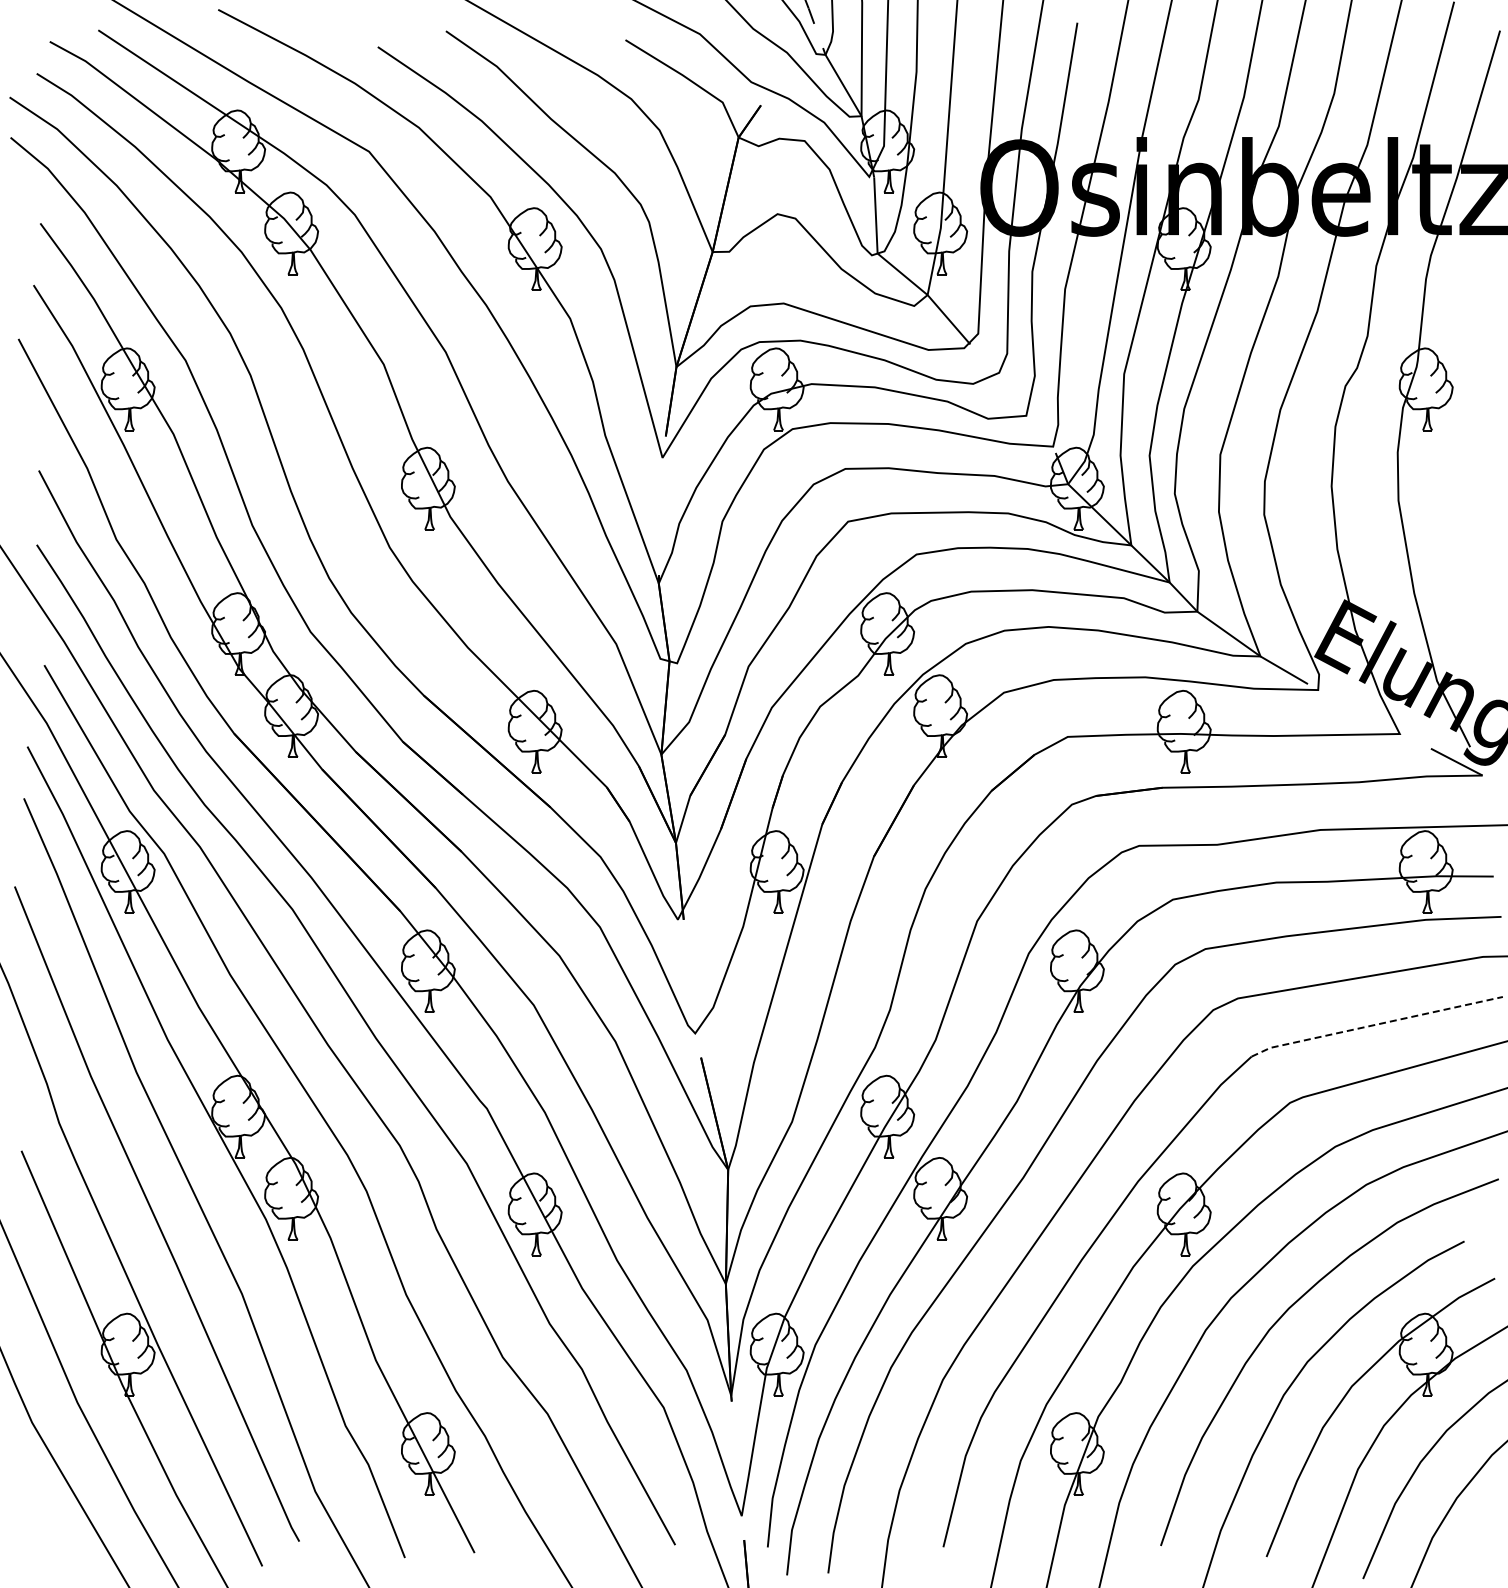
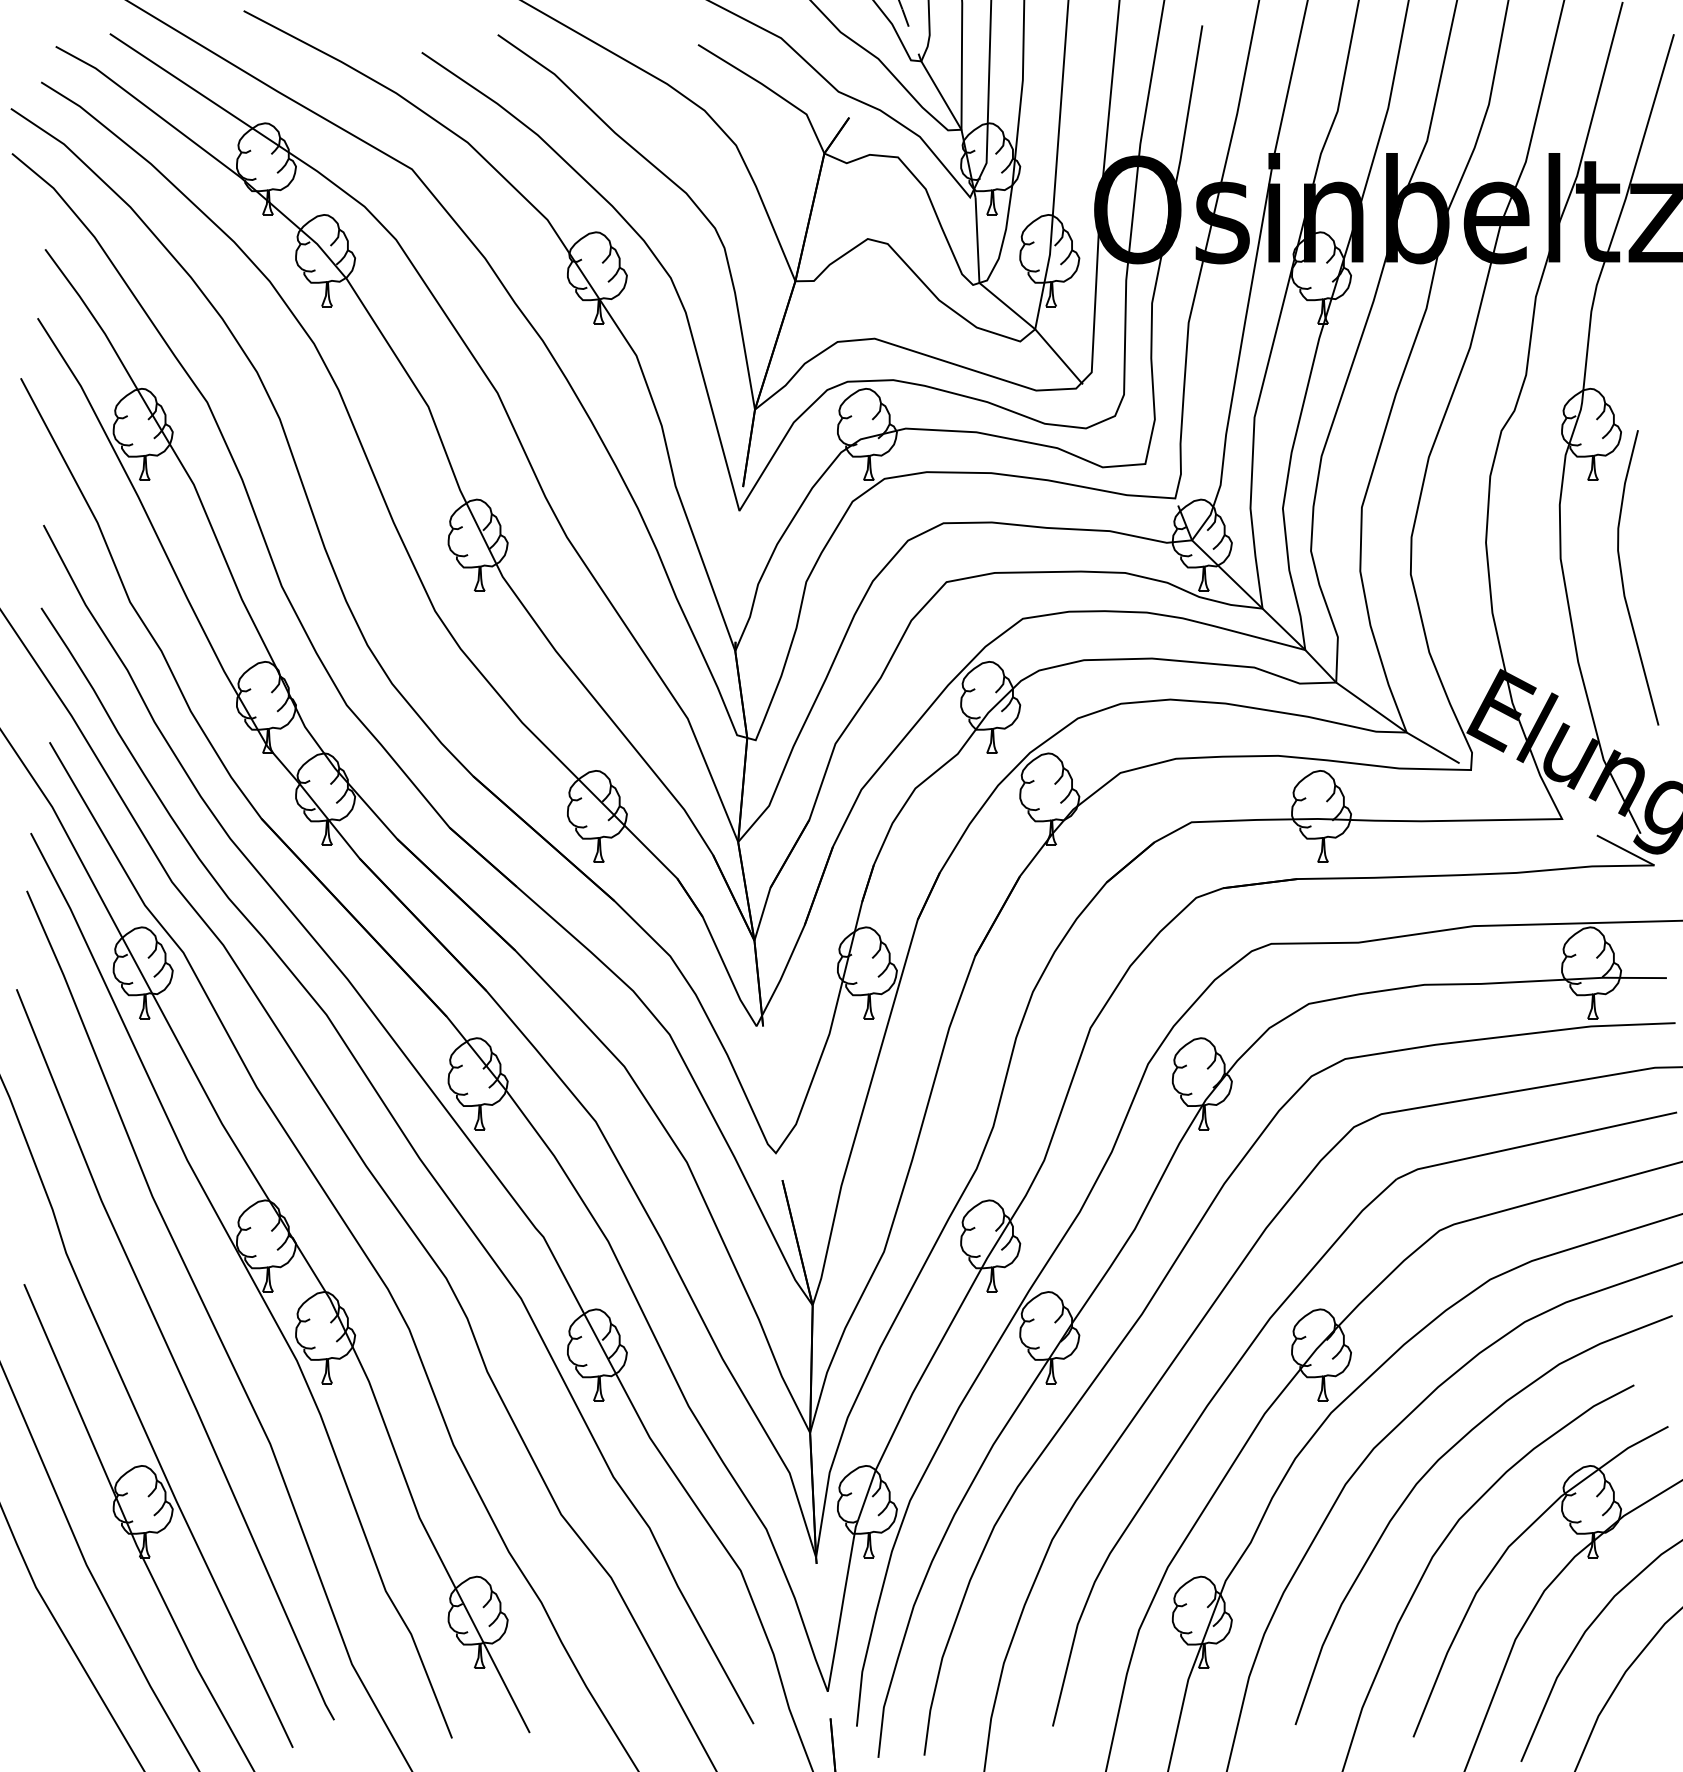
curve: (1454, 517) -> (1623, 577), added
line: (1375, 1024) -> (1534, 1143), dashed -> solid

